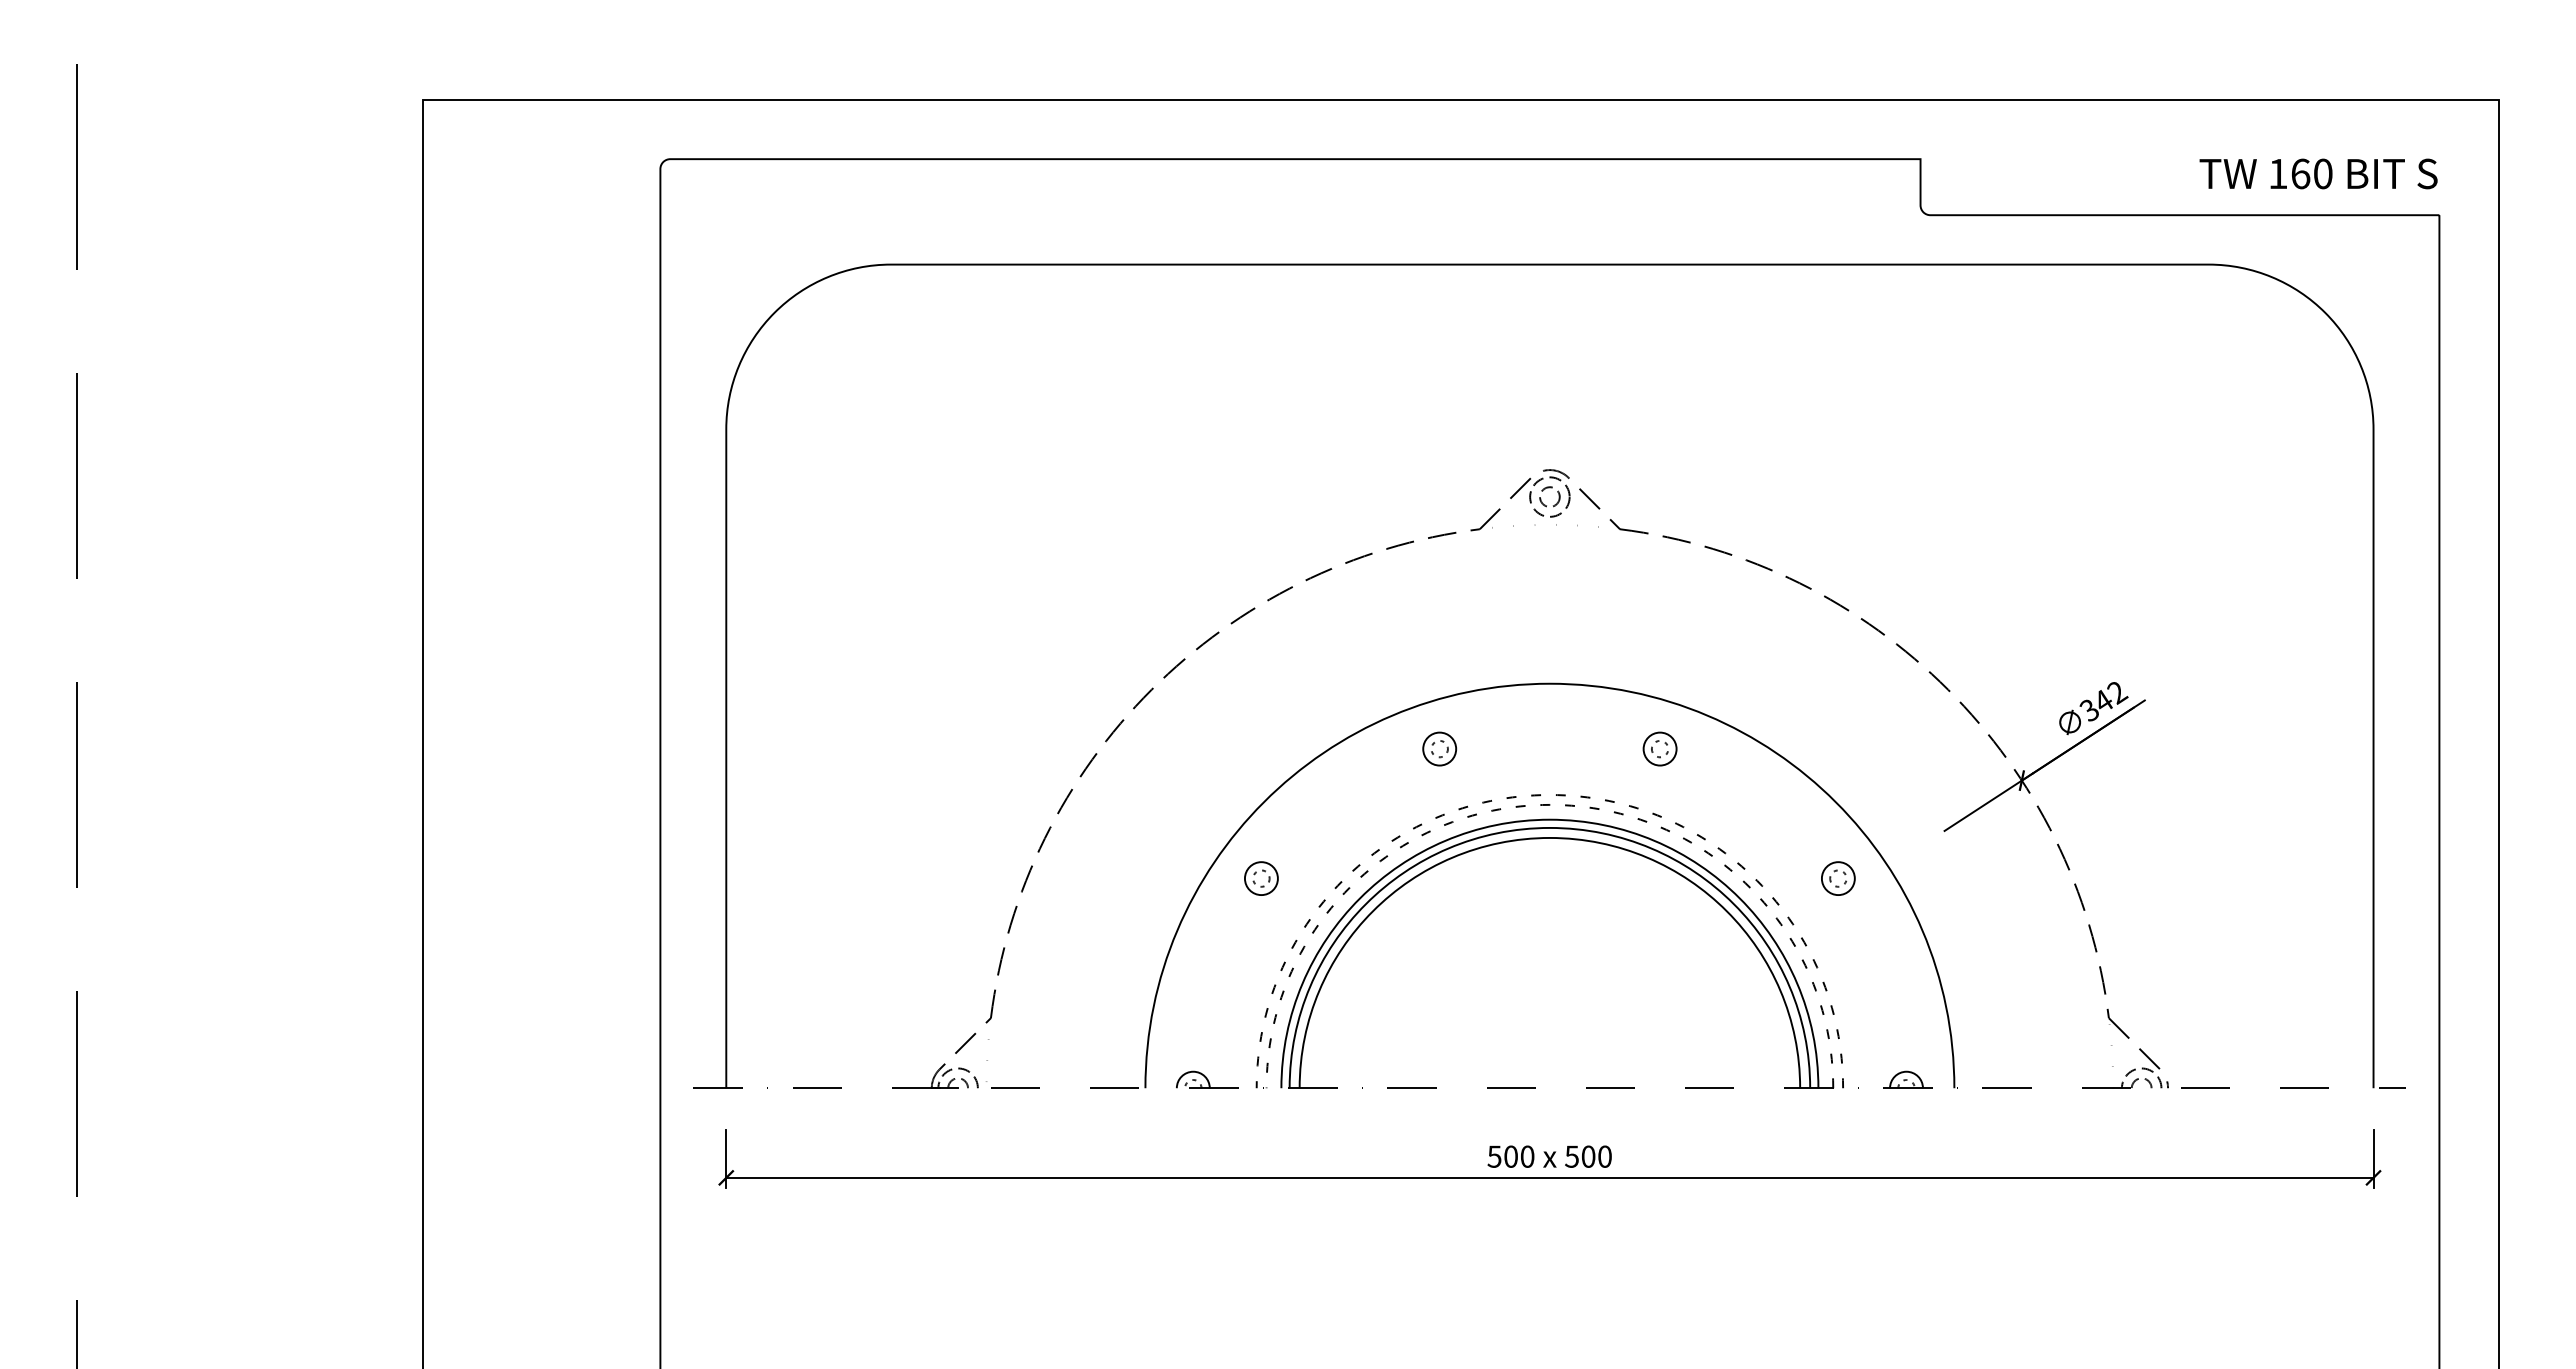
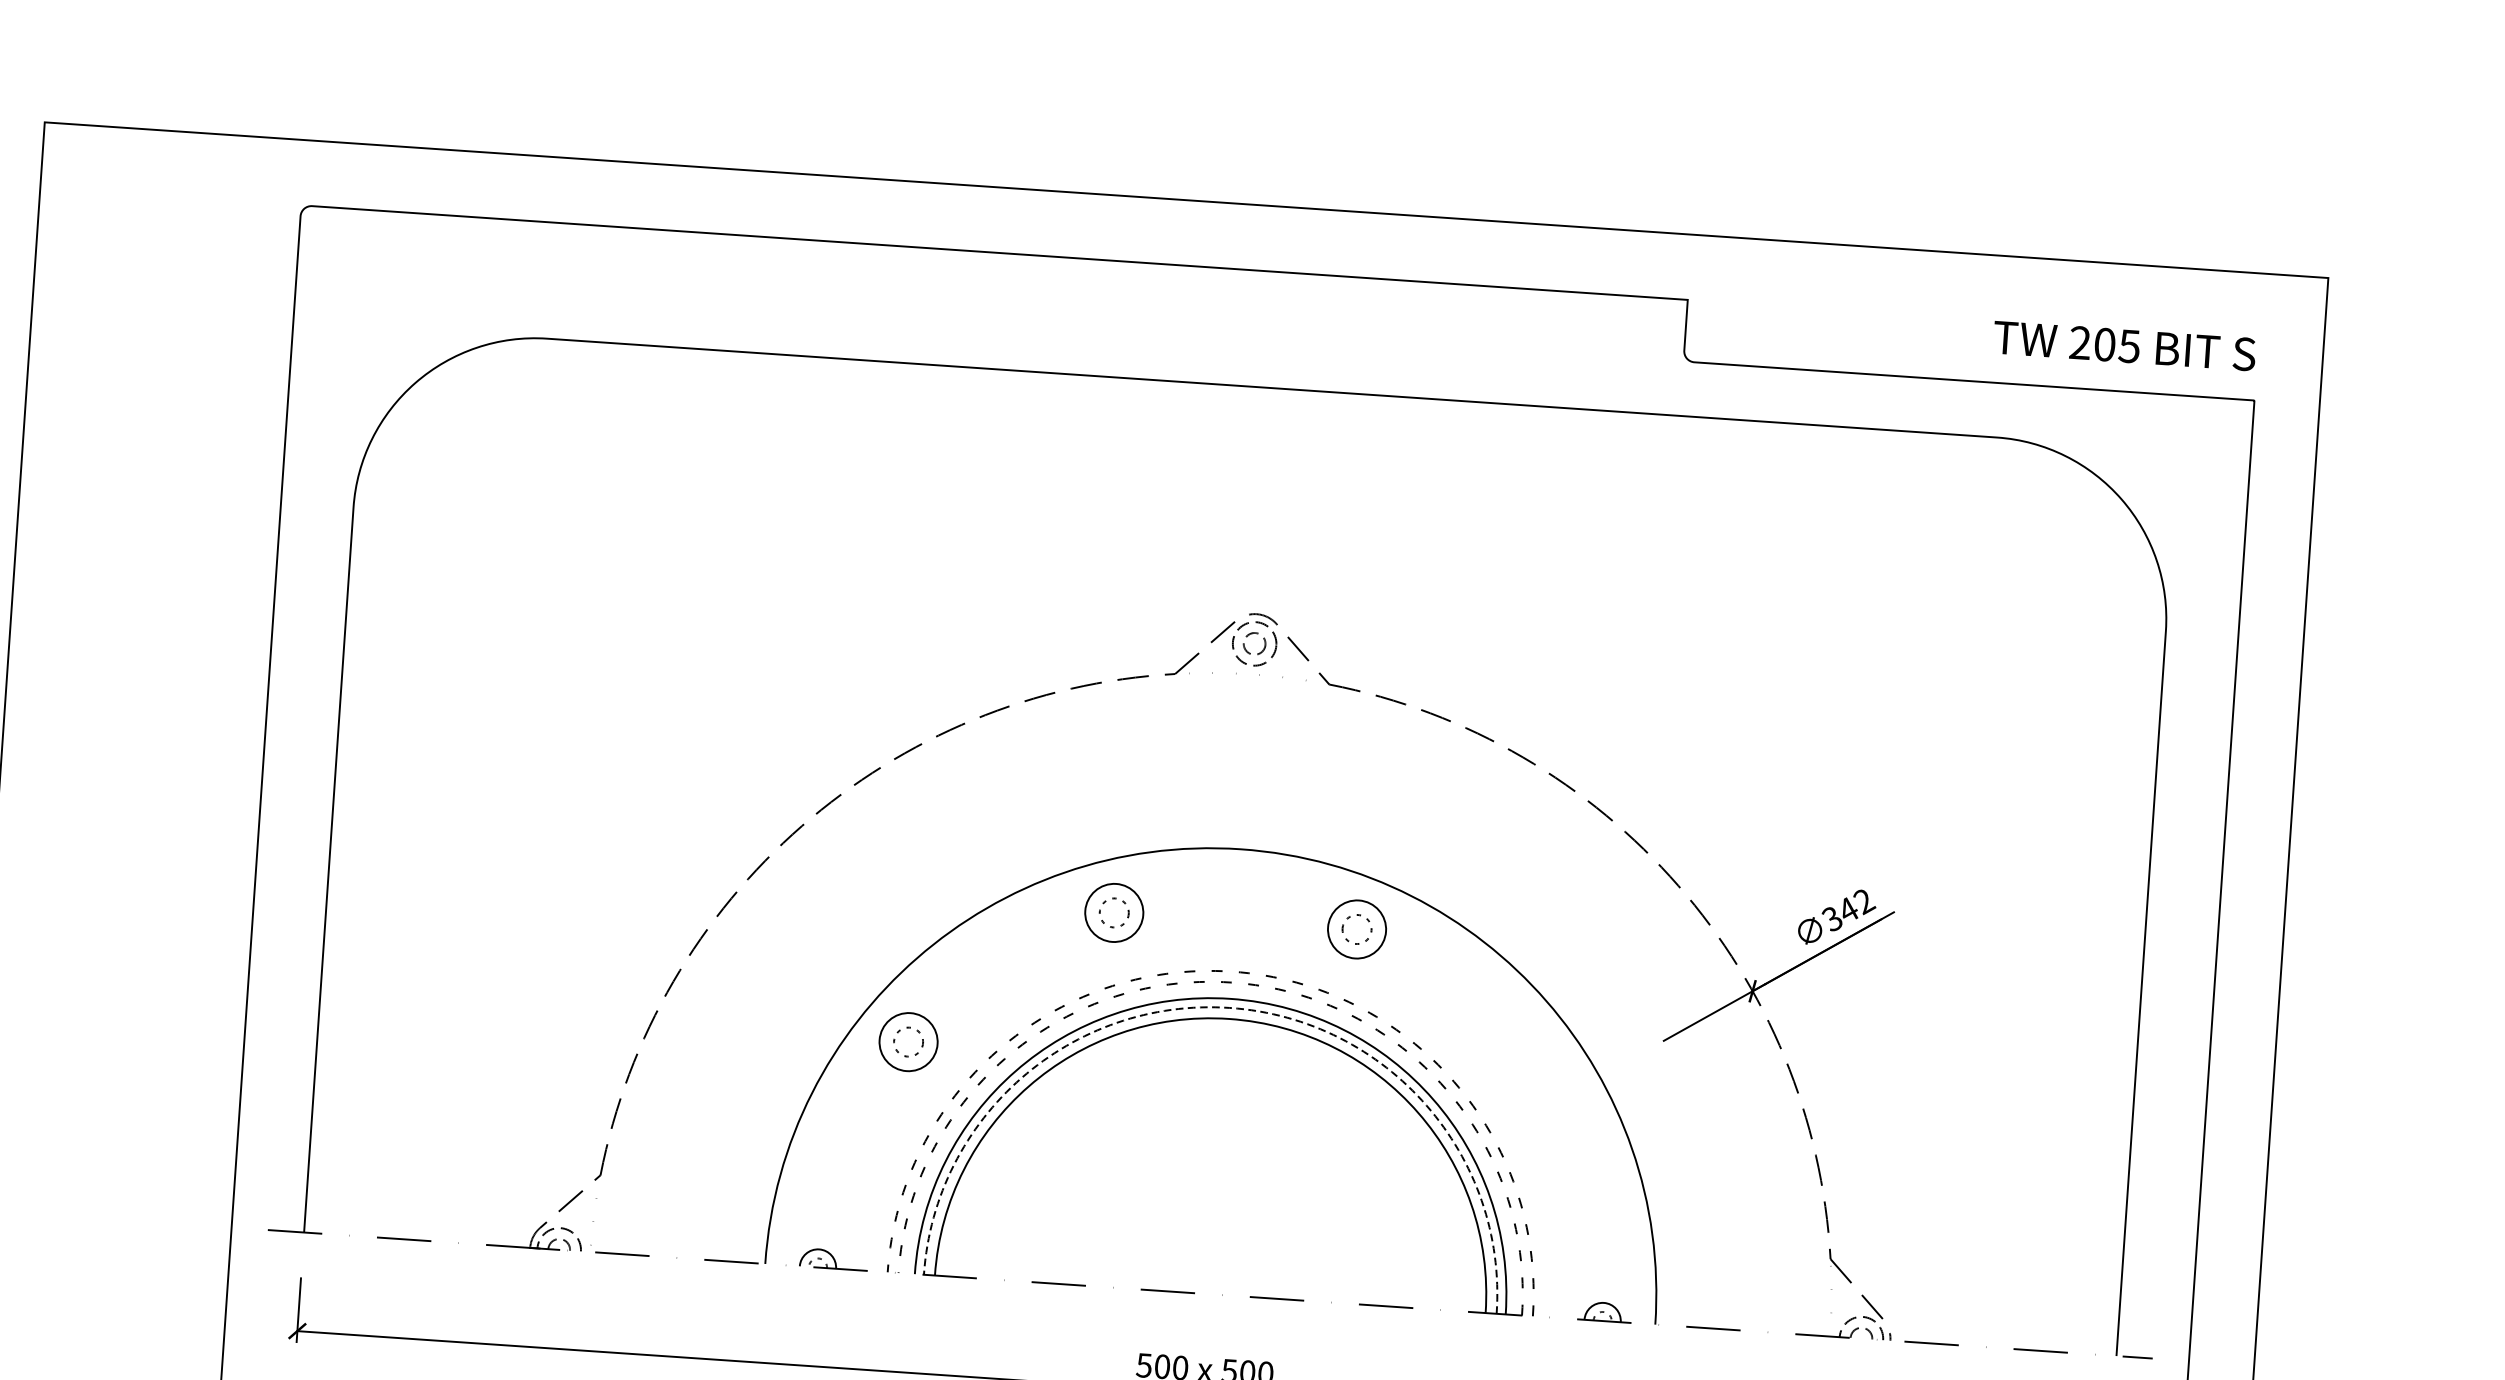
text: (2300, 173) -> (2104, 344), 160 -> 205
part: (1439, 748) -> (1114, 912), size x1.6
part: (1659, 748) -> (1356, 928), size x1.6
arc: (1549, 827) -> (1229, 1007), solid -> dashed
part: (1261, 878) -> (908, 1041), size x1.6
part: (1838, 878) -> (1543, 1085), removed

